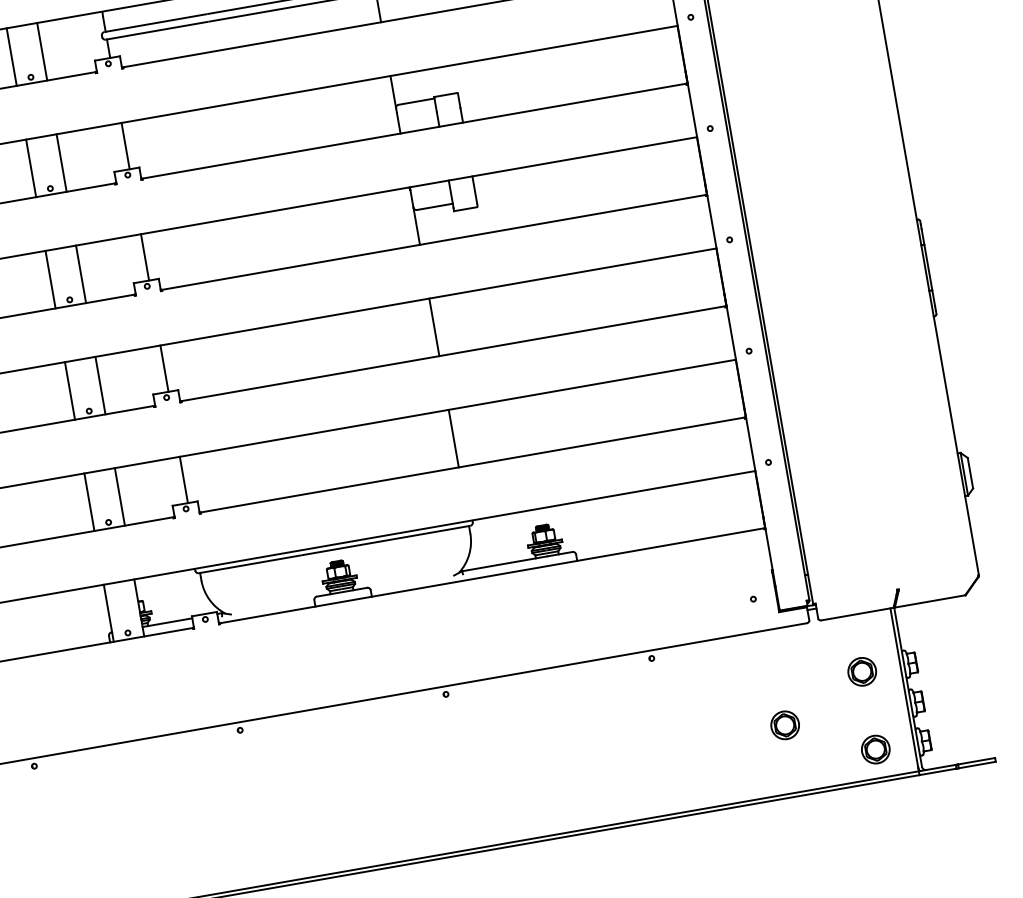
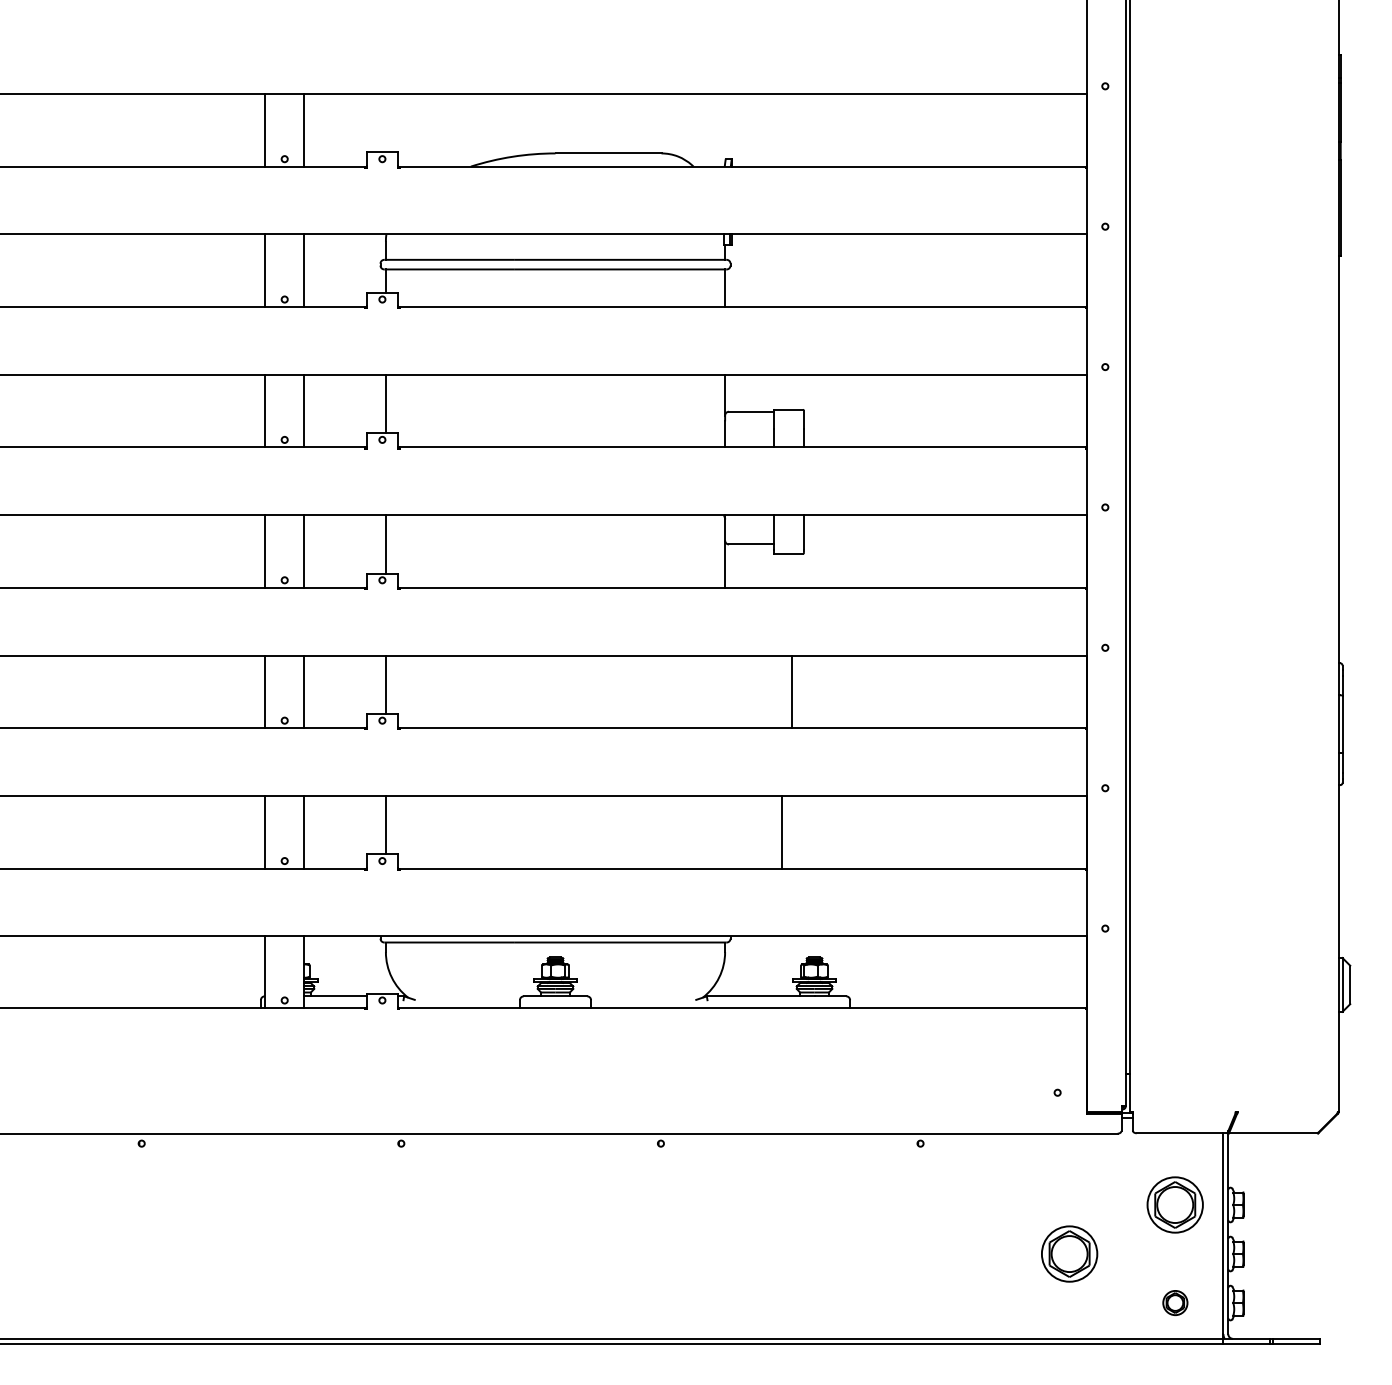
line: (434, 327) -> (792, 691), moved
line: (453, 438) -> (782, 831), moved
part: (862, 671) -> (1175, 1204), size x1.6
part: (785, 724) -> (1069, 1253), size x1.6
part: (875, 749) -> (1175, 1302), size x0.7

